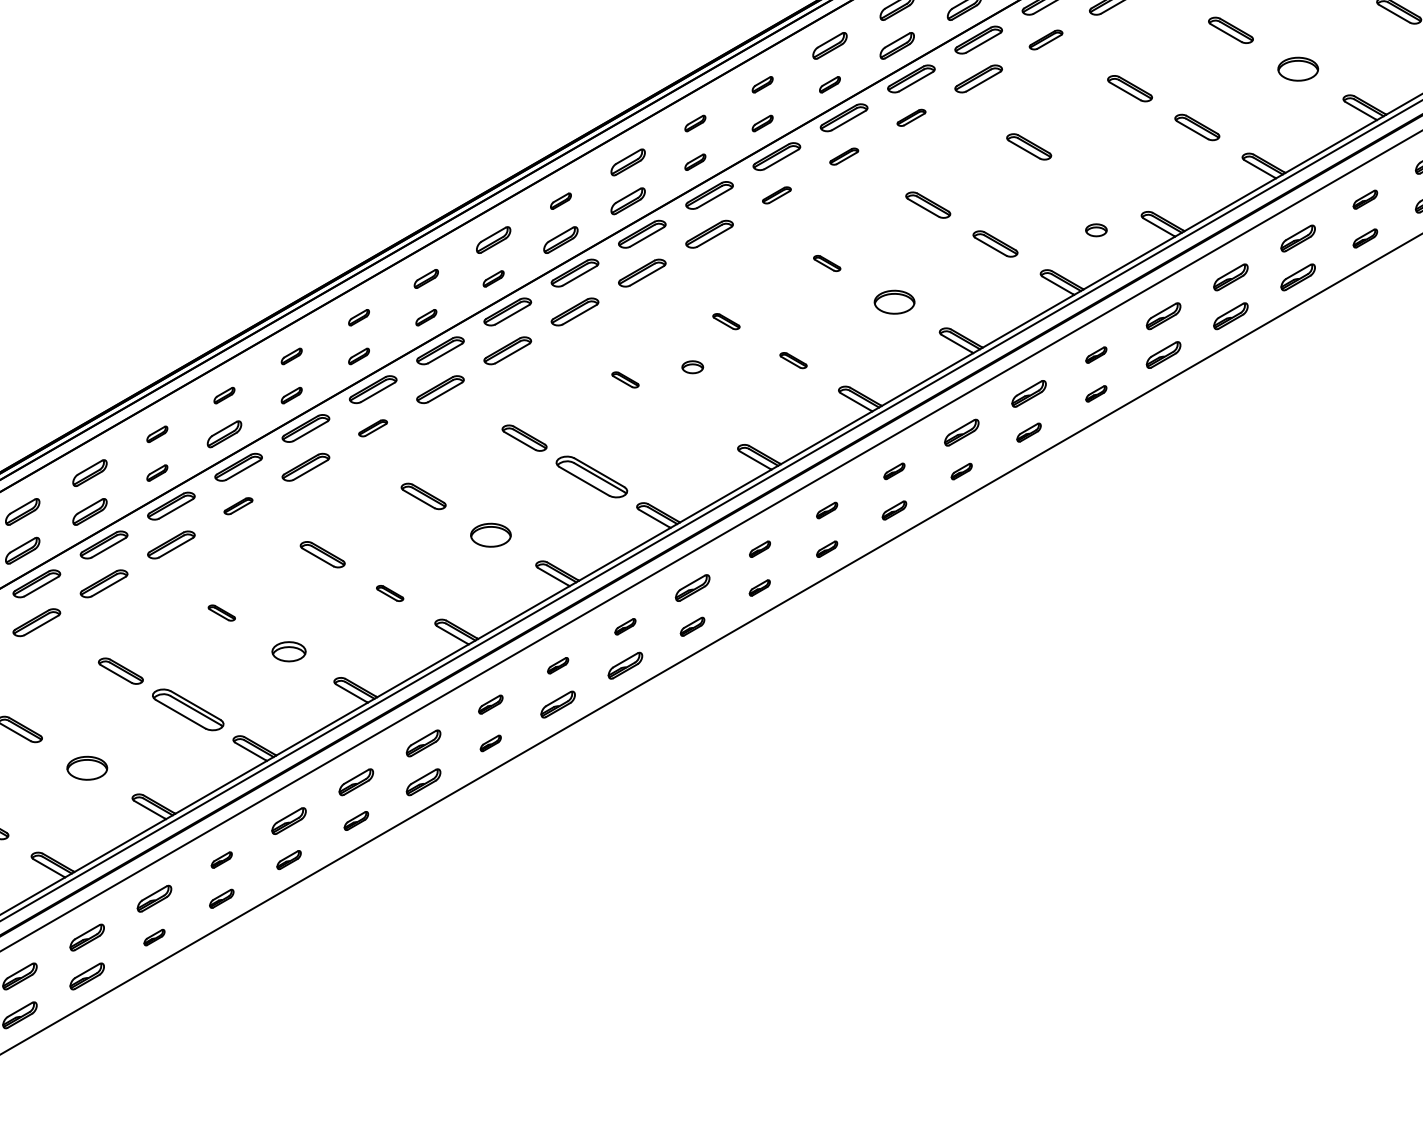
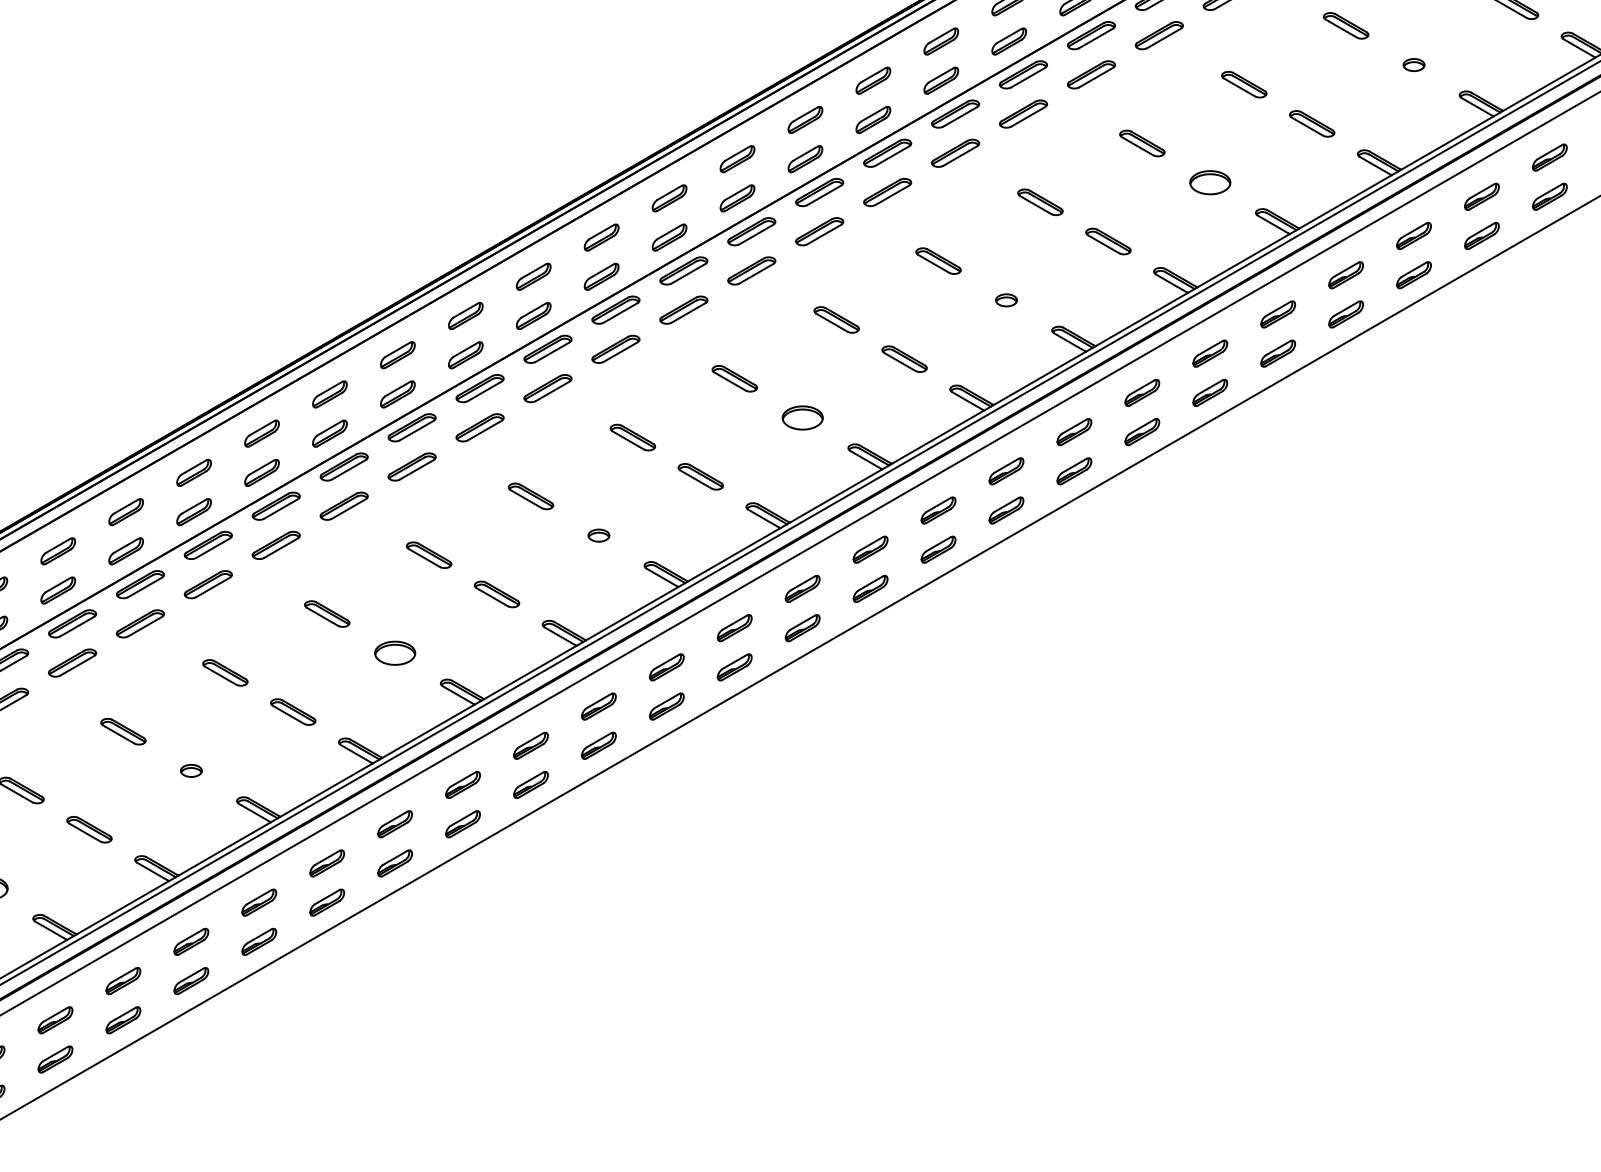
part: (1045, 39) -> (955, 152), size x1.43
part: (762, 84) -> (669, 198), size x1.67
part: (829, 84) -> (737, 198), size x1.67
part: (911, 117) -> (819, 231), size x1.67
part: (695, 123) -> (601, 237), size x1.67
part: (762, 123) -> (669, 237), size x1.67
part: (843, 156) -> (751, 270), size x1.67
part: (695, 162) -> (601, 276), size x1.67
part: (776, 194) -> (683, 309), size x1.67
part: (1364, 199) -> (1277, 314), size x1.43
part: (560, 200) -> (465, 315), size x1.67
part: (1096, 230) -> (1006, 300), moved
part: (1364, 238) -> (1277, 353), size x1.43
part: (827, 263) -> (734, 378), size x1.67
part: (425, 278) -> (329, 394), size x1.43
part: (493, 278) -> (397, 394), size x1.67
part: (358, 317) -> (261, 433), size x1.67
part: (425, 317) -> (329, 433), size x1.67
part: (725, 321) -> (632, 437), size x1.67
part: (1096, 355) -> (1006, 471), size x1.67
part: (291, 356) -> (193, 472), size x1.67
part: (358, 356) -> (261, 472), size x1.67
part: (793, 360) -> (700, 476), size x1.67
part: (692, 367) -> (598, 535), moved
part: (624, 380) -> (530, 496), size x1.67
part: (1096, 393) -> (1006, 510), size x1.67
part: (223, 395) -> (125, 512), size x1.67
part: (291, 395) -> (193, 512), size x1.67
part: (372, 427) -> (275, 544), size x1.67
part: (1029, 432) -> (938, 549), size x1.43
part: (157, 434) -> (58, 551), size x1.67
part: (894, 471) -> (802, 588), size x1.67
part: (961, 471) -> (870, 588), size x1.67
part: (157, 473) -> (58, 590), size x1.67
part: (591, 477) -> (496, 594), size x0.62
part: (237, 505) -> (139, 623), size x1.67
part: (827, 510) -> (734, 628), size x1.67
part: (894, 510) -> (802, 628), size x1.43
part: (759, 549) -> (666, 667), size x1.67
part: (827, 549) -> (734, 667), size x1.67
part: (759, 587) -> (666, 706), size x1.67
part: (390, 592) -> (293, 711), size x1.67
part: (221, 612) -> (123, 731), size x1.67
part: (624, 626) -> (530, 745), size x1.67
part: (692, 626) -> (598, 745), size x1.43
part: (289, 651) -> (191, 770), size x0.62
part: (557, 665) -> (462, 784), size x1.67
part: (490, 704) -> (394, 824), size x1.43
part: (188, 709) -> (89, 829), size x0.62
part: (490, 743) -> (394, 863), size x1.67
part: (356, 820) -> (259, 941), size x1.43
part: (221, 860) -> (123, 981), size x1.67
part: (289, 860) -> (191, 981), size x1.43
part: (221, 898) -> (123, 1020), size x1.43
part: (154, 937) -> (55, 1059), size x1.67

